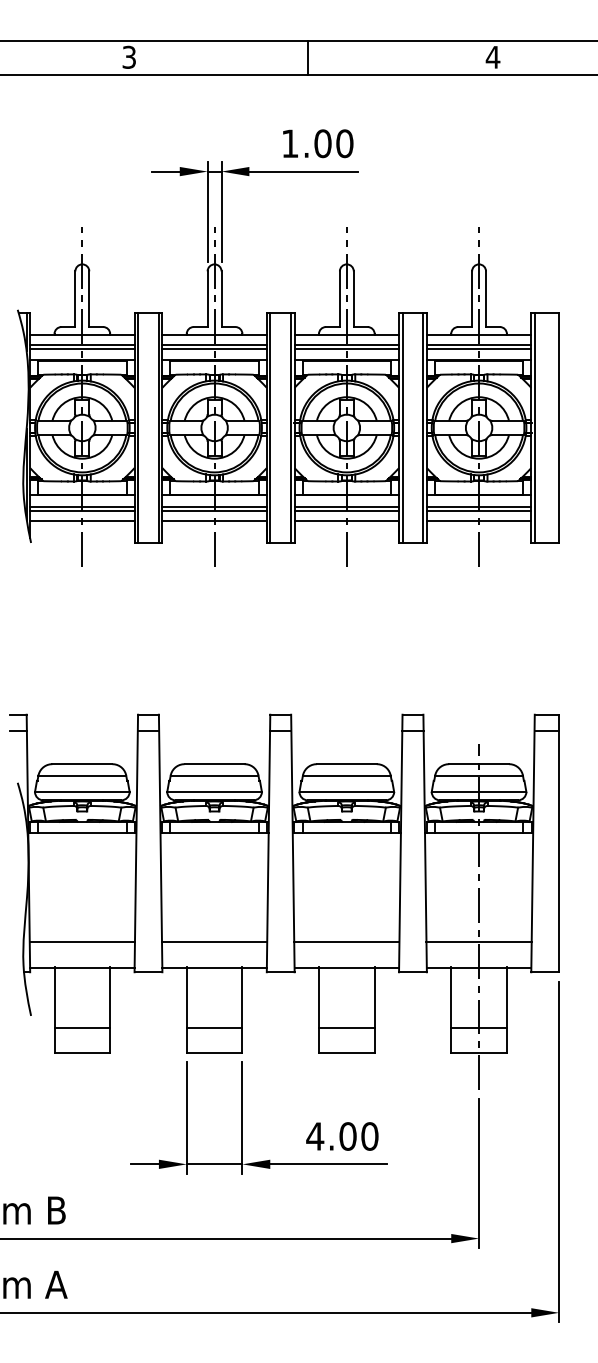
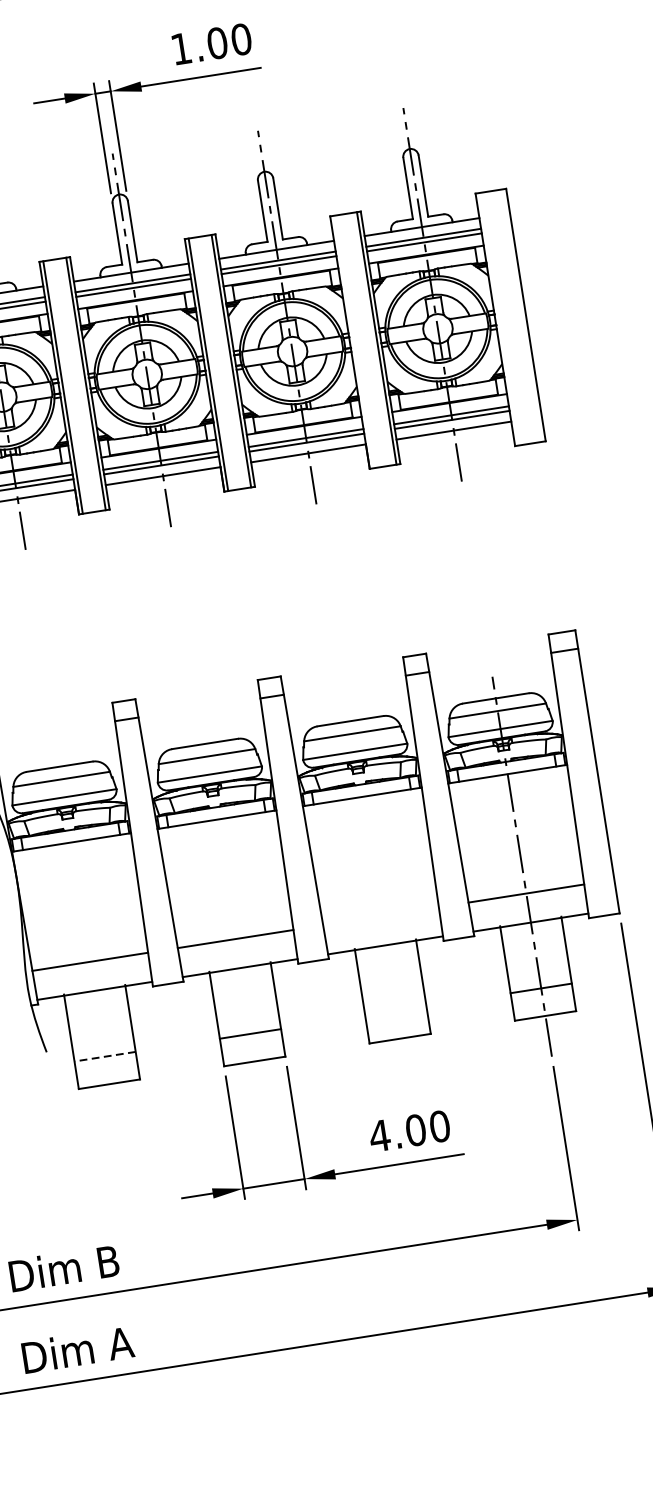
line: (402, 427) -> (353, 341), removed
line: (534, 427) -> (498, 318), removed
line: (346, 941) -> (380, 916), removed
line: (82, 1027) -> (105, 1056), solid -> dashed
line: (346, 1027) -> (395, 1010), removed

